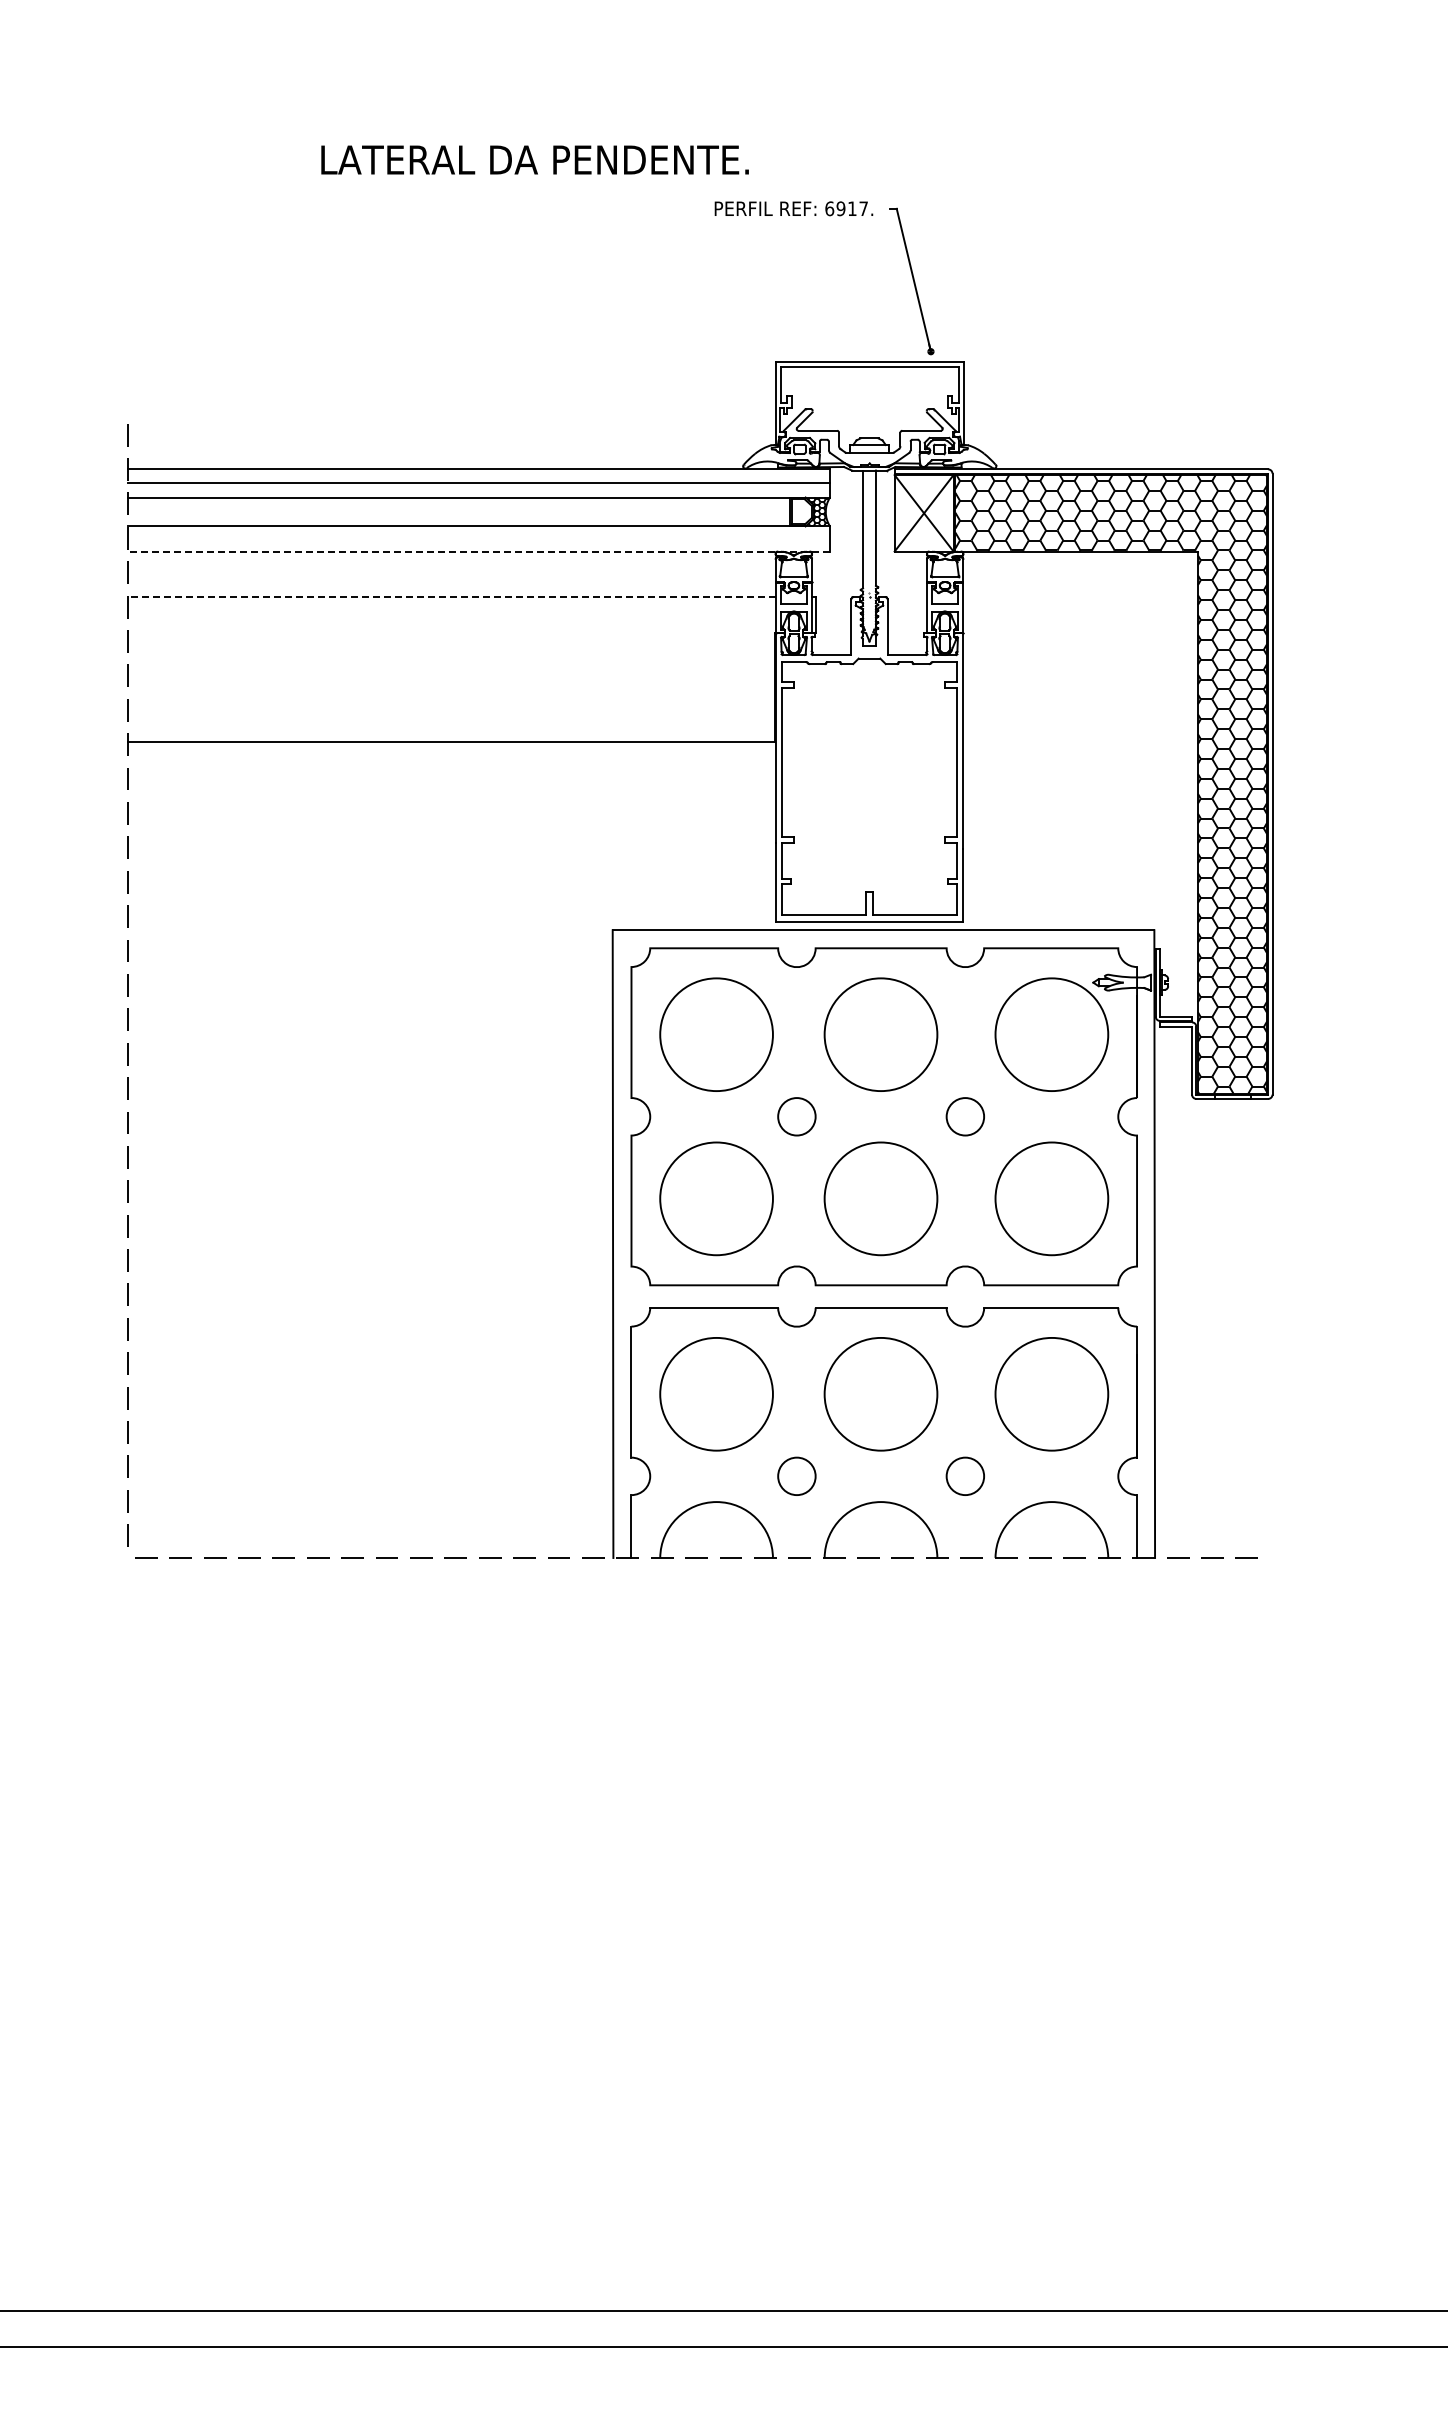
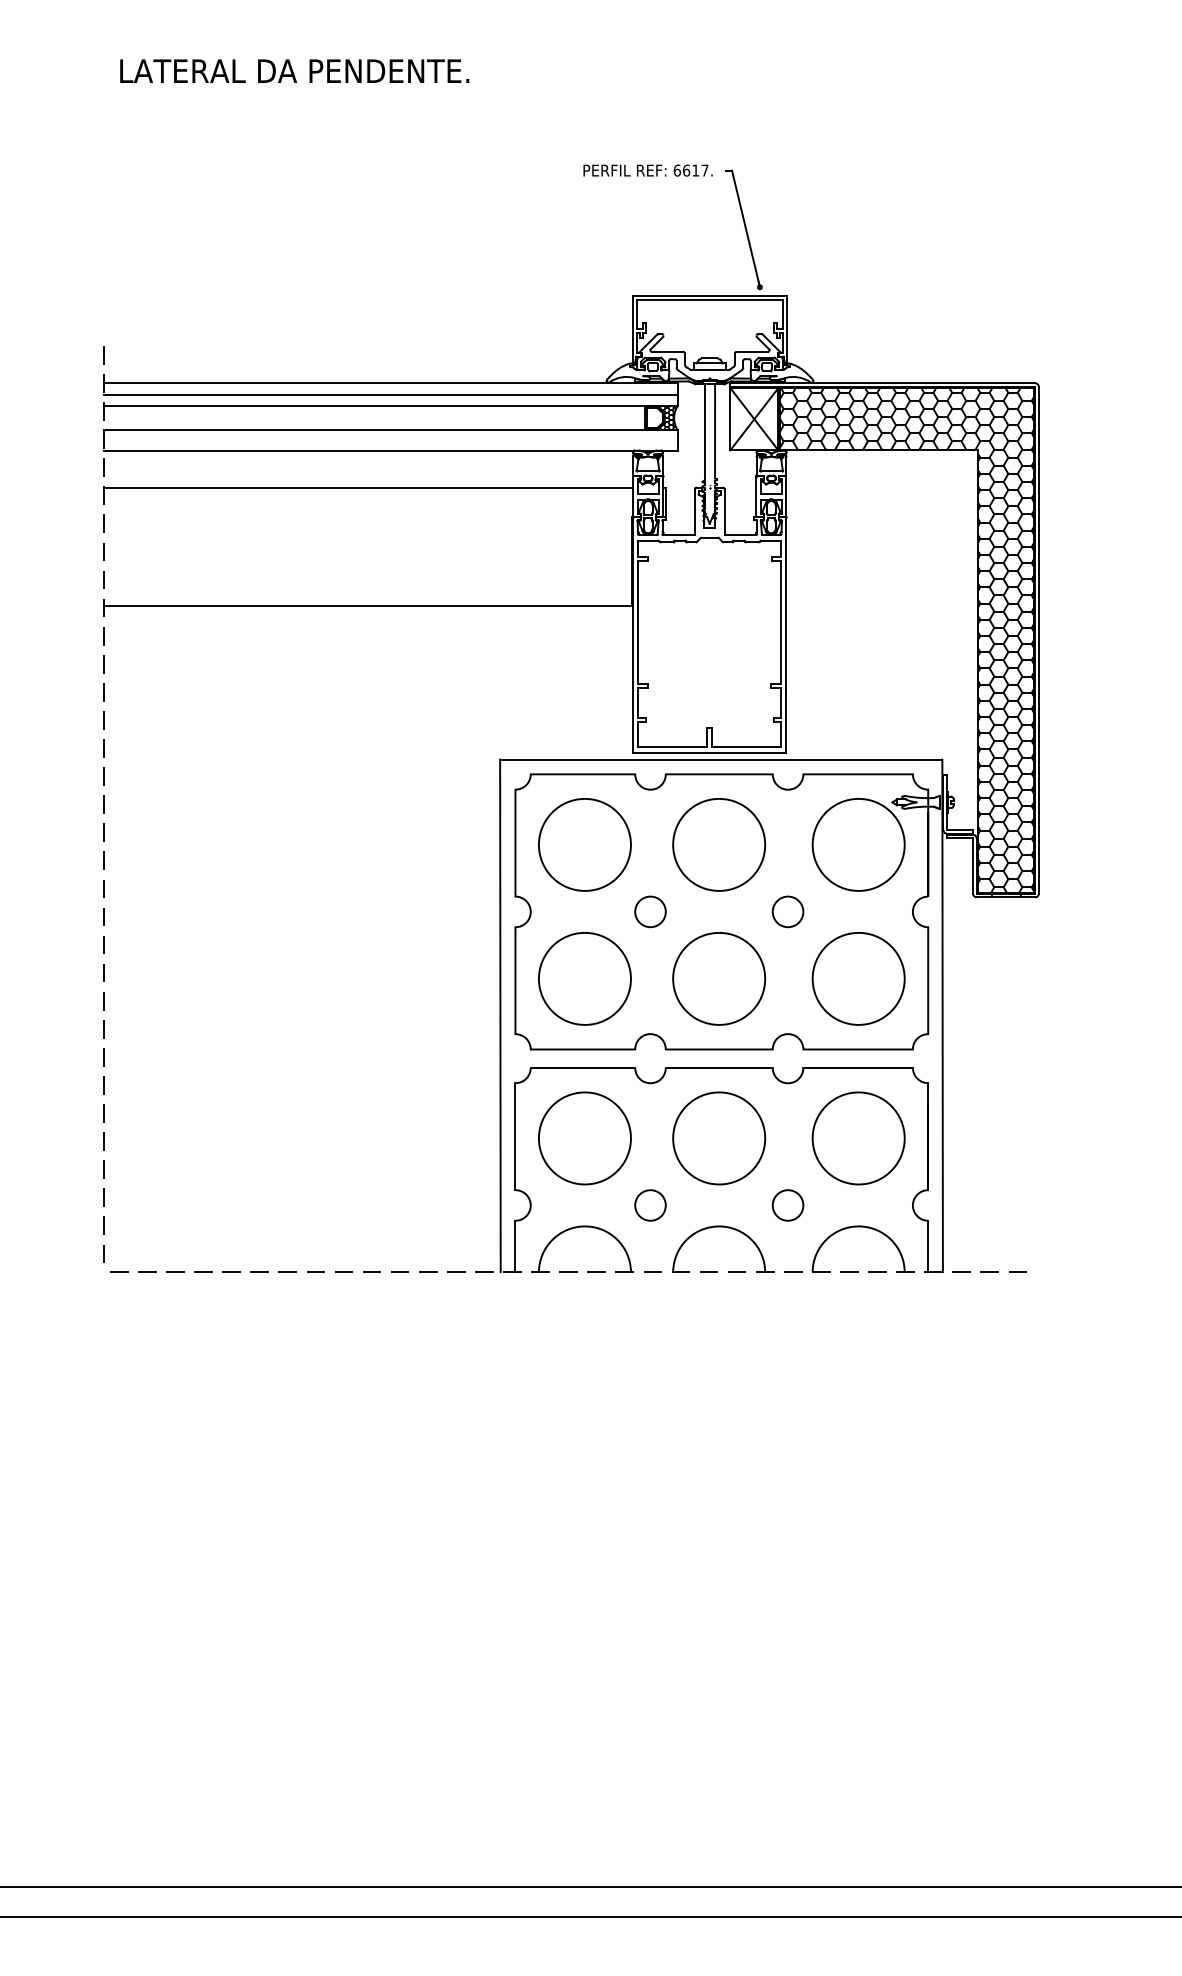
text: (534, 159) -> (294, 70), moved
text: (840, 208) -> (686, 170), 6917. -> 6617.
line: (478, 551) -> (390, 450), dashed -> solid
line: (451, 597) -> (368, 487), dashed -> solid

